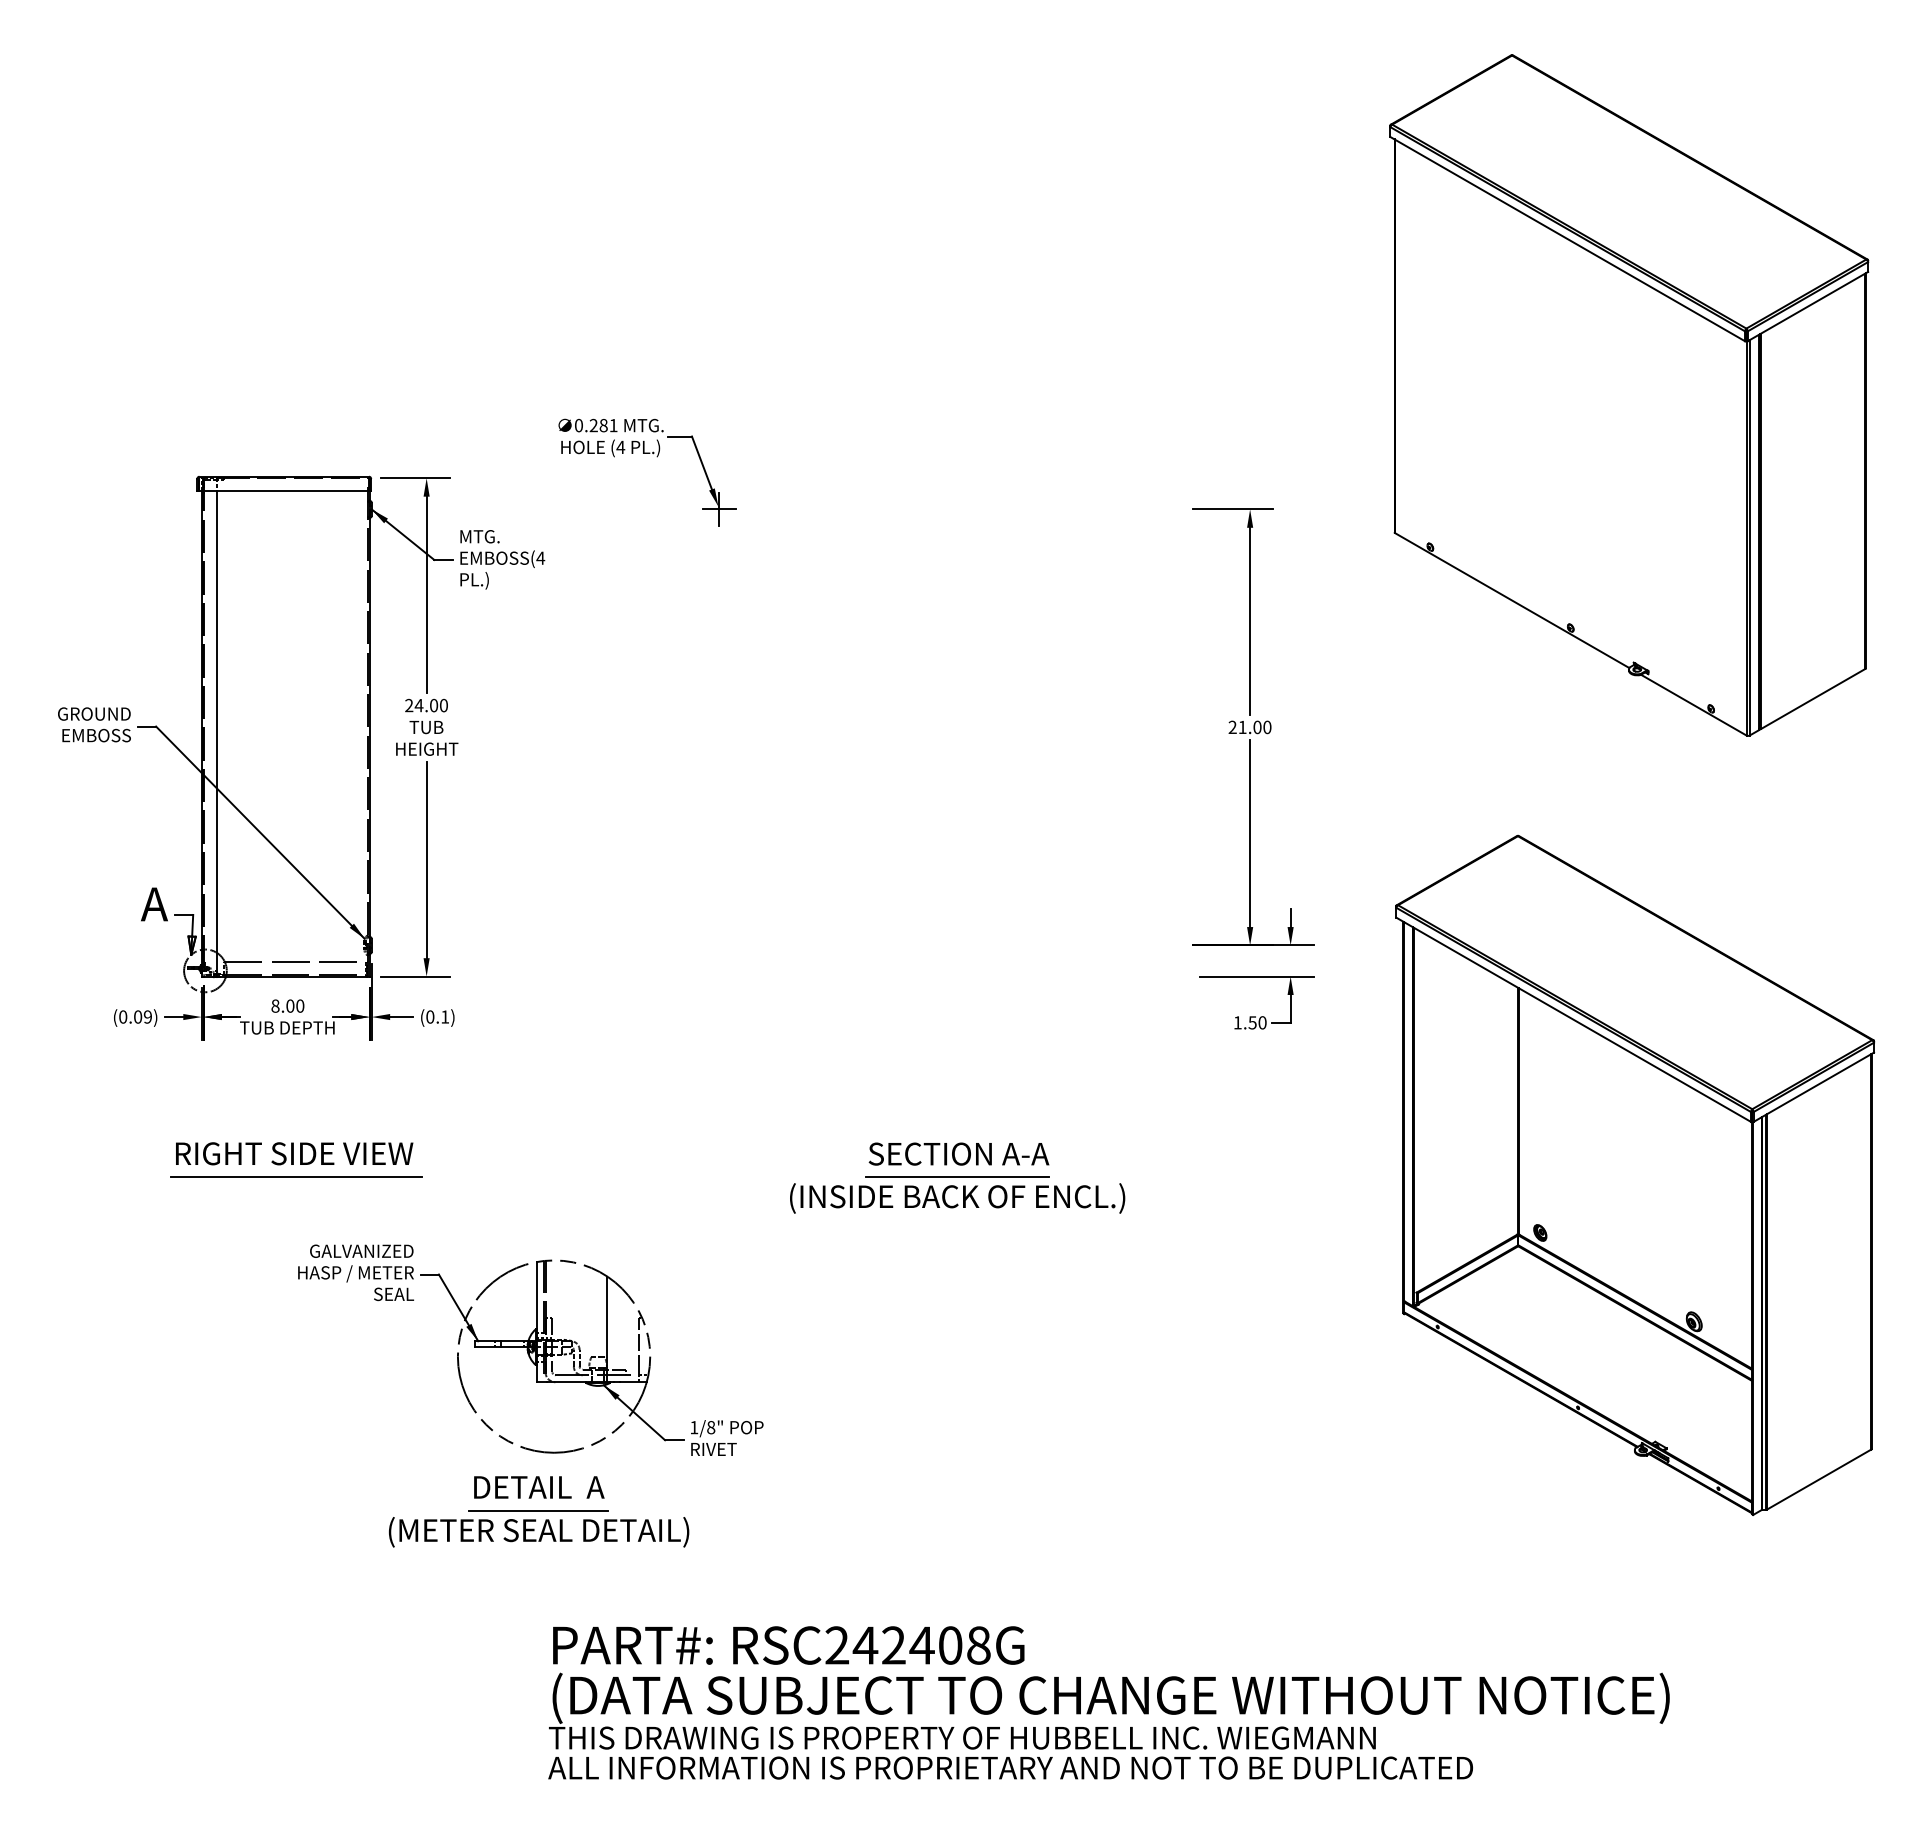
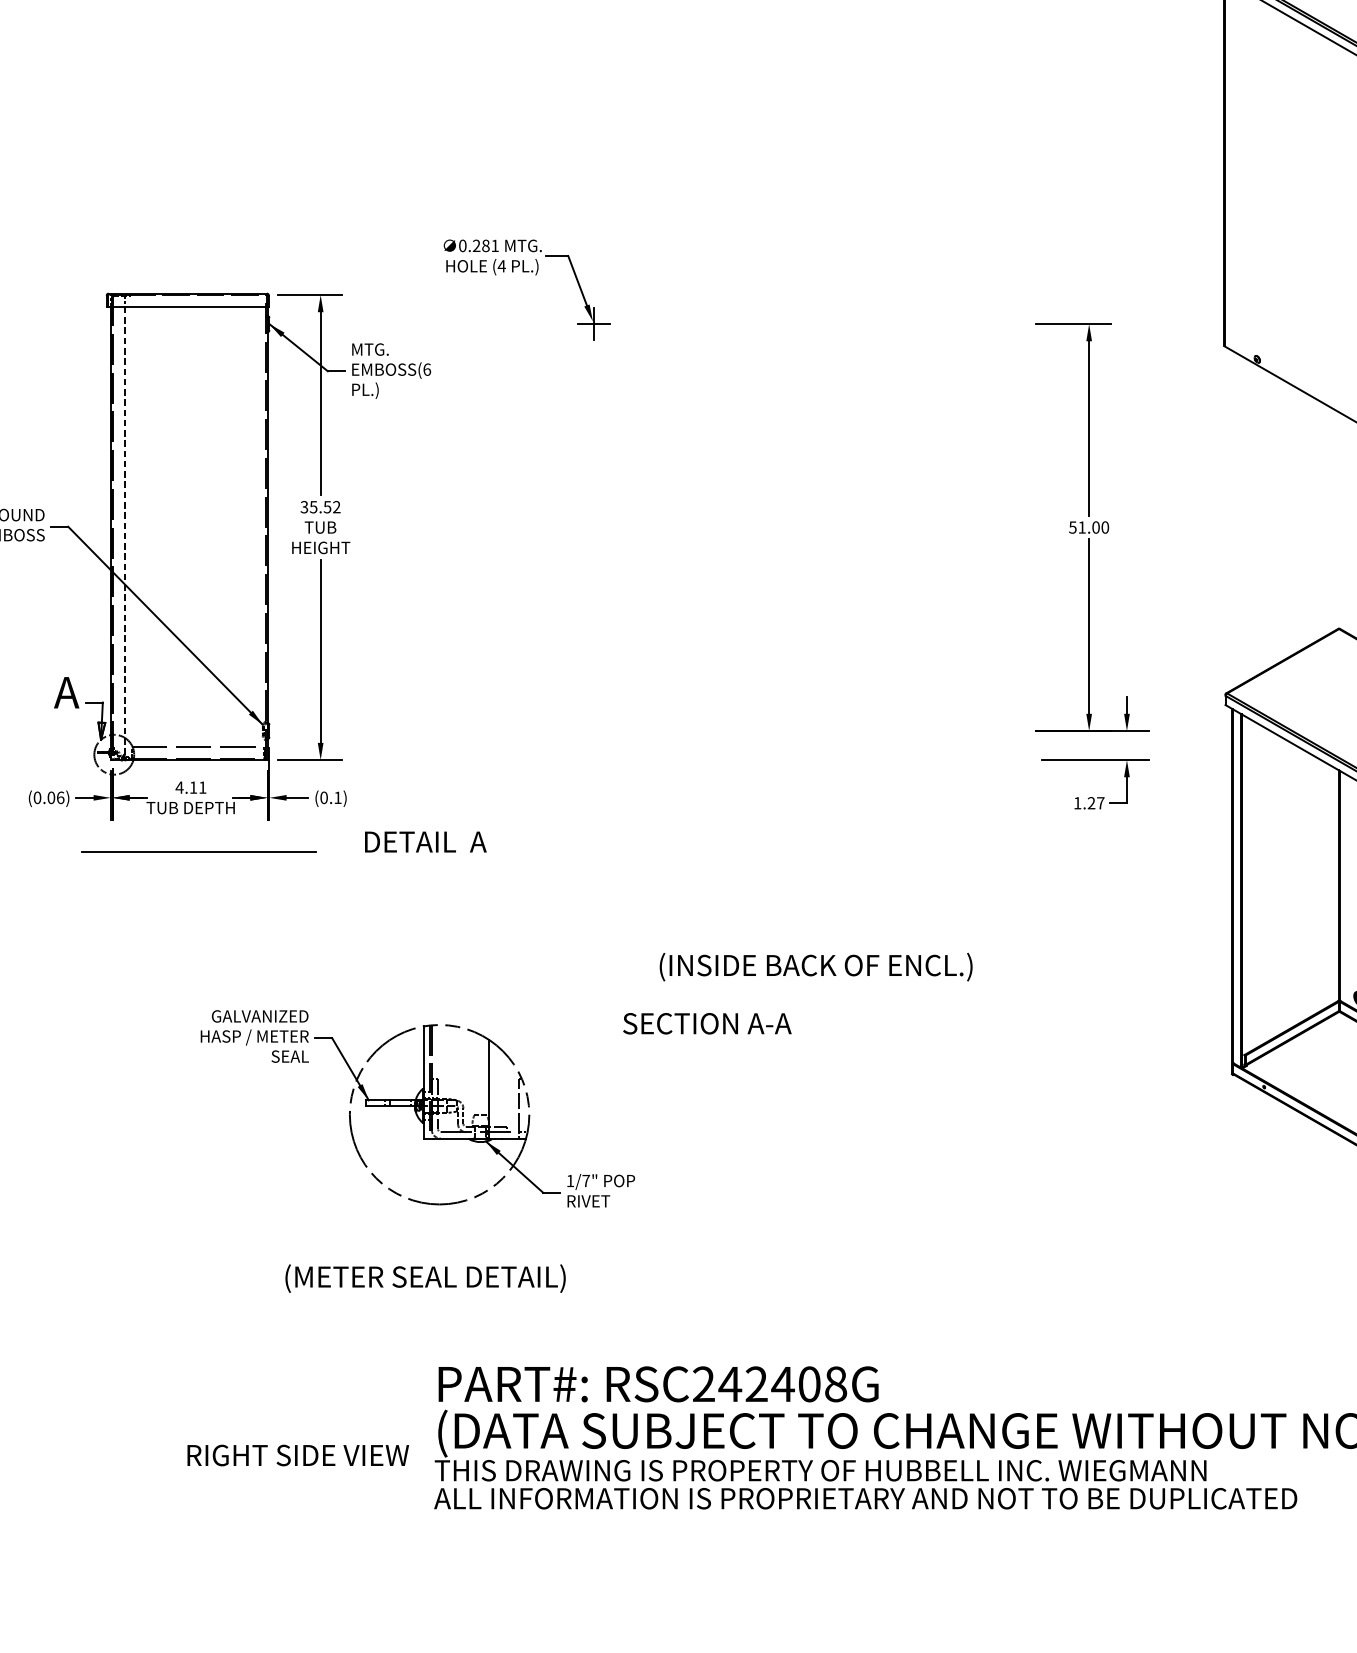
text: (540, 557) -> (426, 368), (4 -> (6
text: (426, 705) -> (320, 507), 24.00 -> 35.52
text: (1232, 727) -> (1072, 527), 21.00 -> 51.00
line: (217, 733) -> (125, 533), solid -> dashed
text: (287, 1005) -> (190, 787), 8.00 -> 4.11
text: (147, 1016) -> (60, 797), (0.09) -> (0.06)
text: (1257, 1022) -> (1096, 802), 1.50 -> 1.27
text: (294, 1153) -> (298, 1455), moved
text: (958, 1153) -> (706, 1023), moved
line: (296, 1176) -> (199, 851), moved
line: (956, 1176) -> (815, 946), removed
text: (711, 1427) -> (586, 1180), 1/8" -> 1/7"
text: (539, 1487) -> (426, 842), moved
line: (538, 1510) -> (425, 1258), removed

